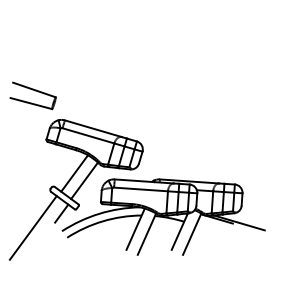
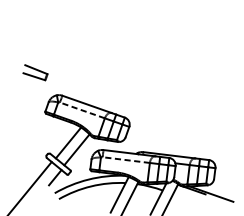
part: (32, 95) -> (35, 72), size x0.6
line: (88, 135) -> (82, 110), solid -> dashed
line: (141, 189) -> (126, 160), solid -> dashed

